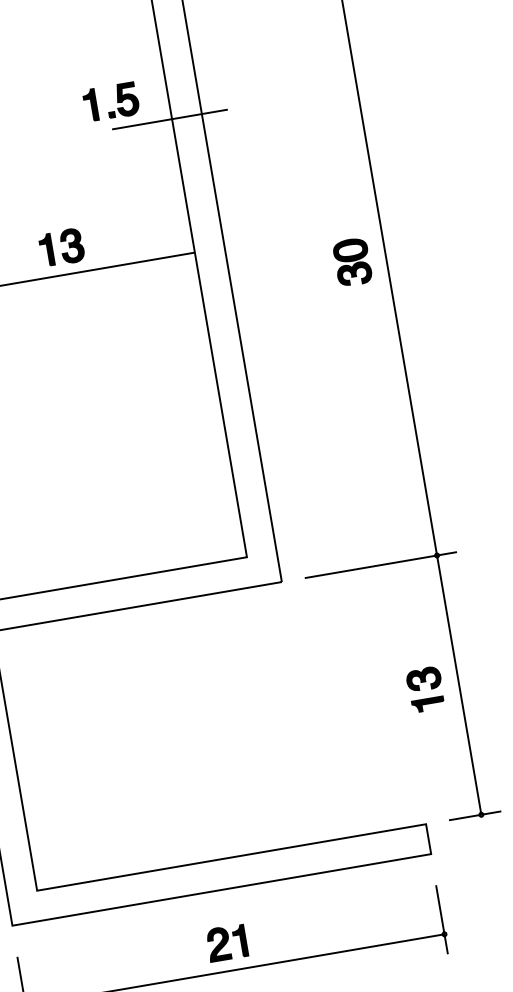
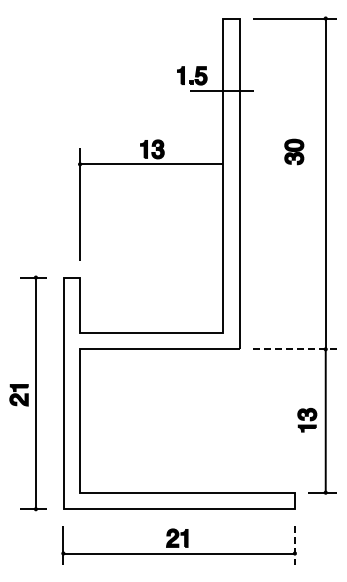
part: (352, 261) -> (294, 151), moved
line: (382, 565) -> (295, 349), solid -> dashed
line: (441, 919) -> (294, 545), solid -> dashed

